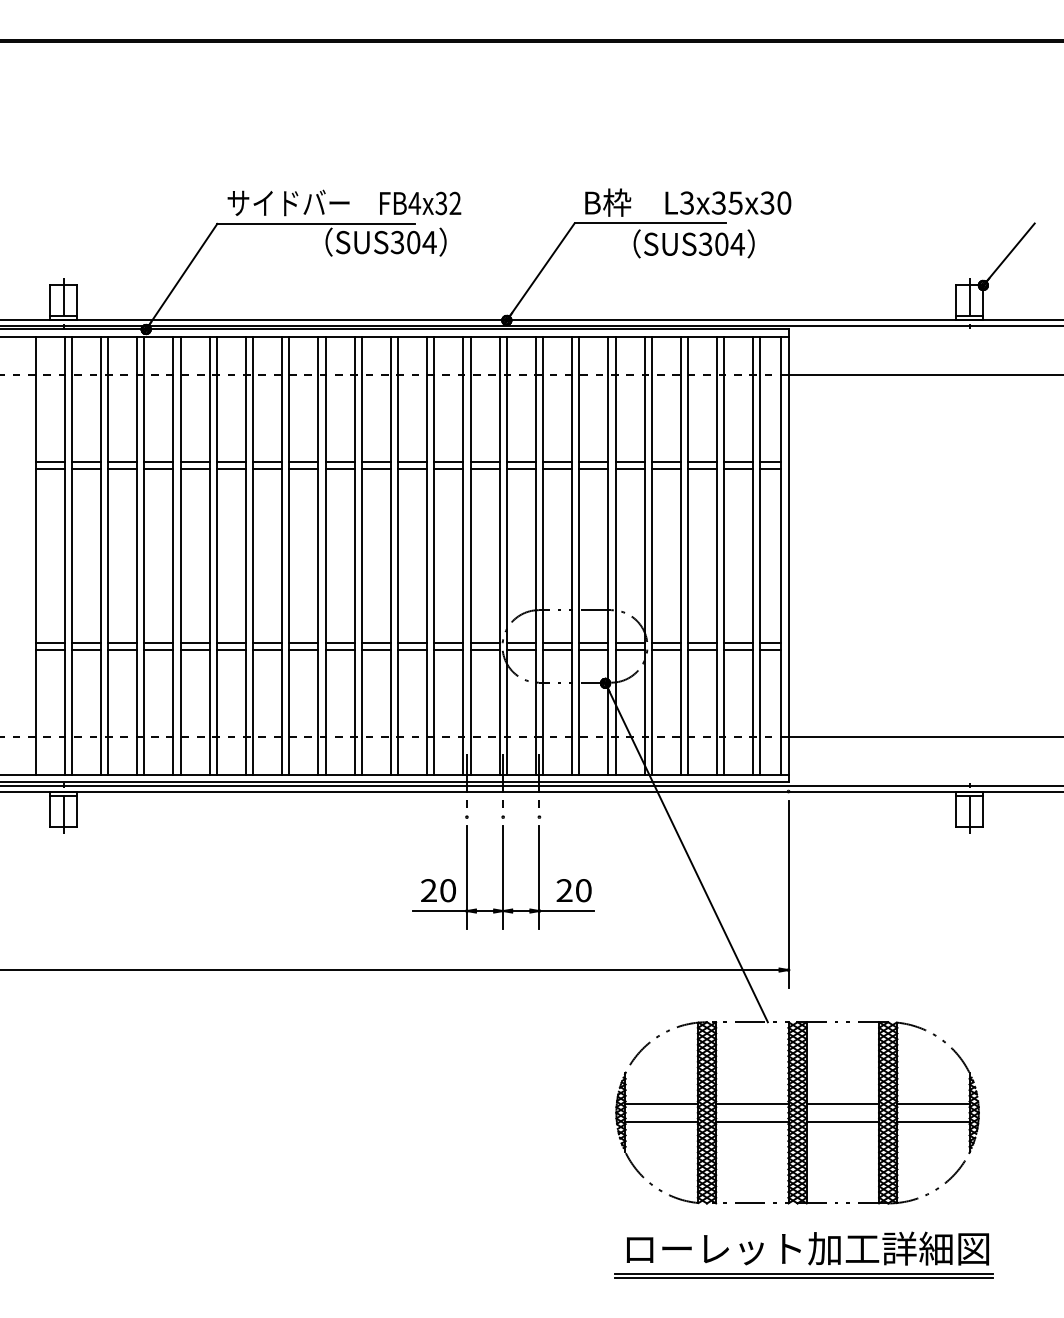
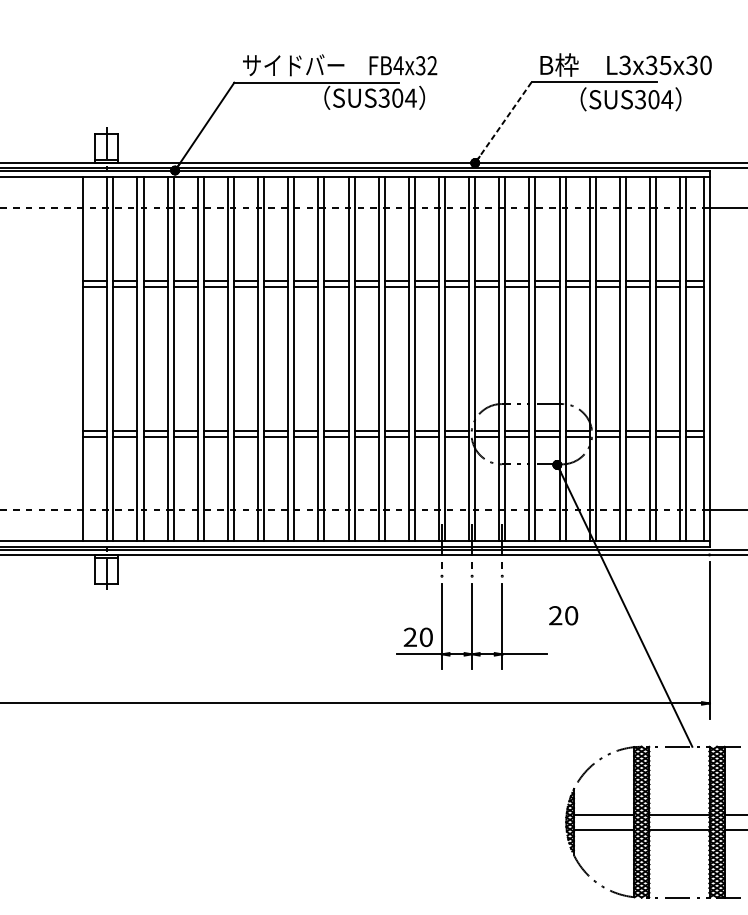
line: (540, 271) -> (503, 122), solid -> dashed
text: (573, 890) -> (563, 615), moved

